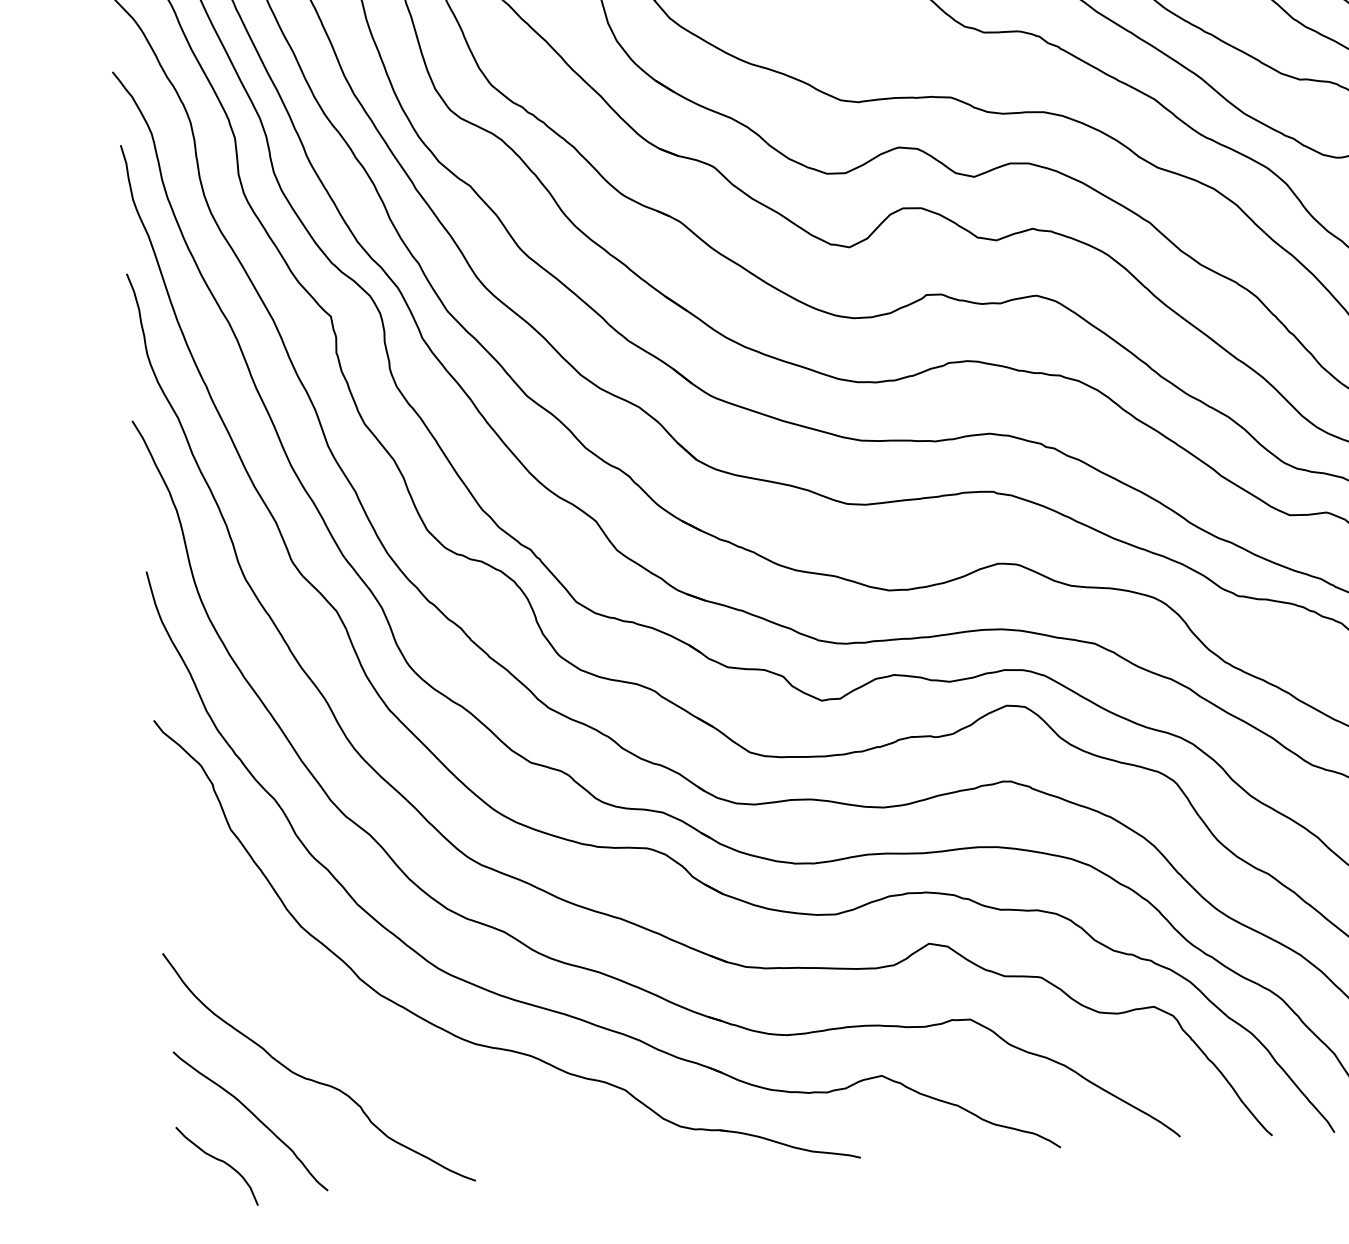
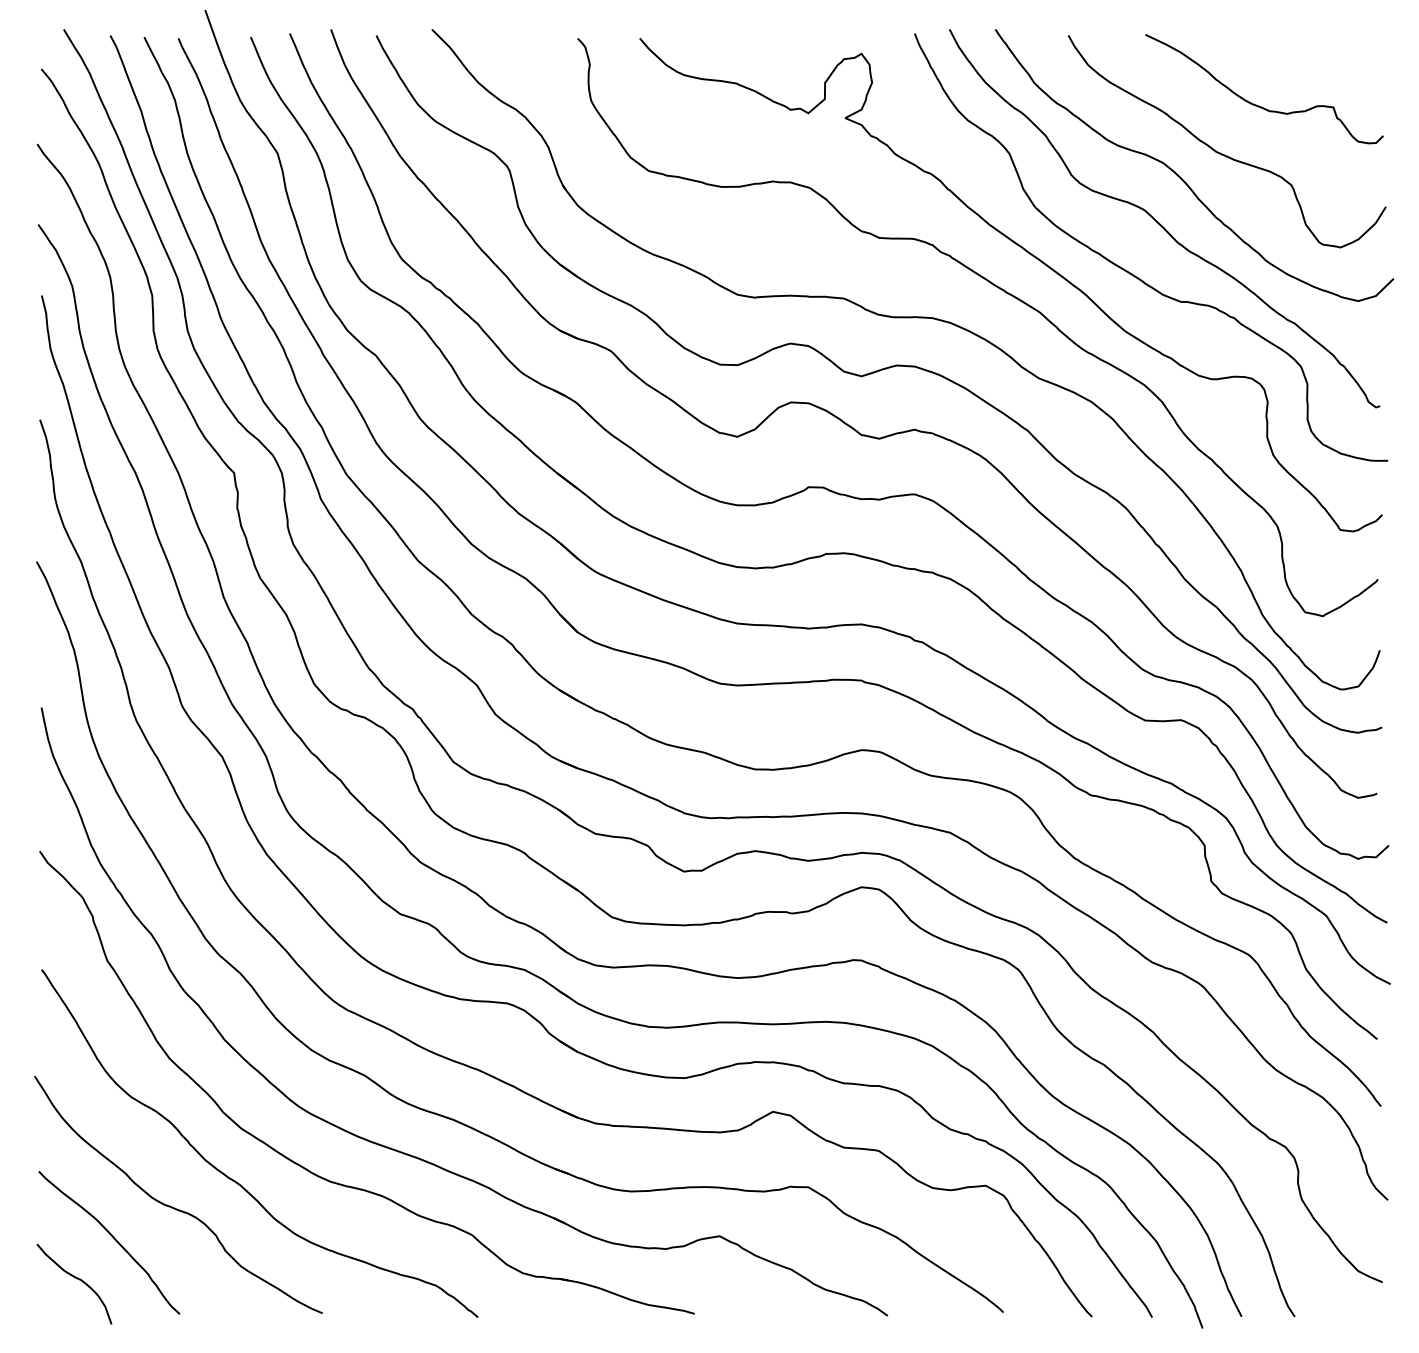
curve: (377, 1048) -> (235, 1180), added

